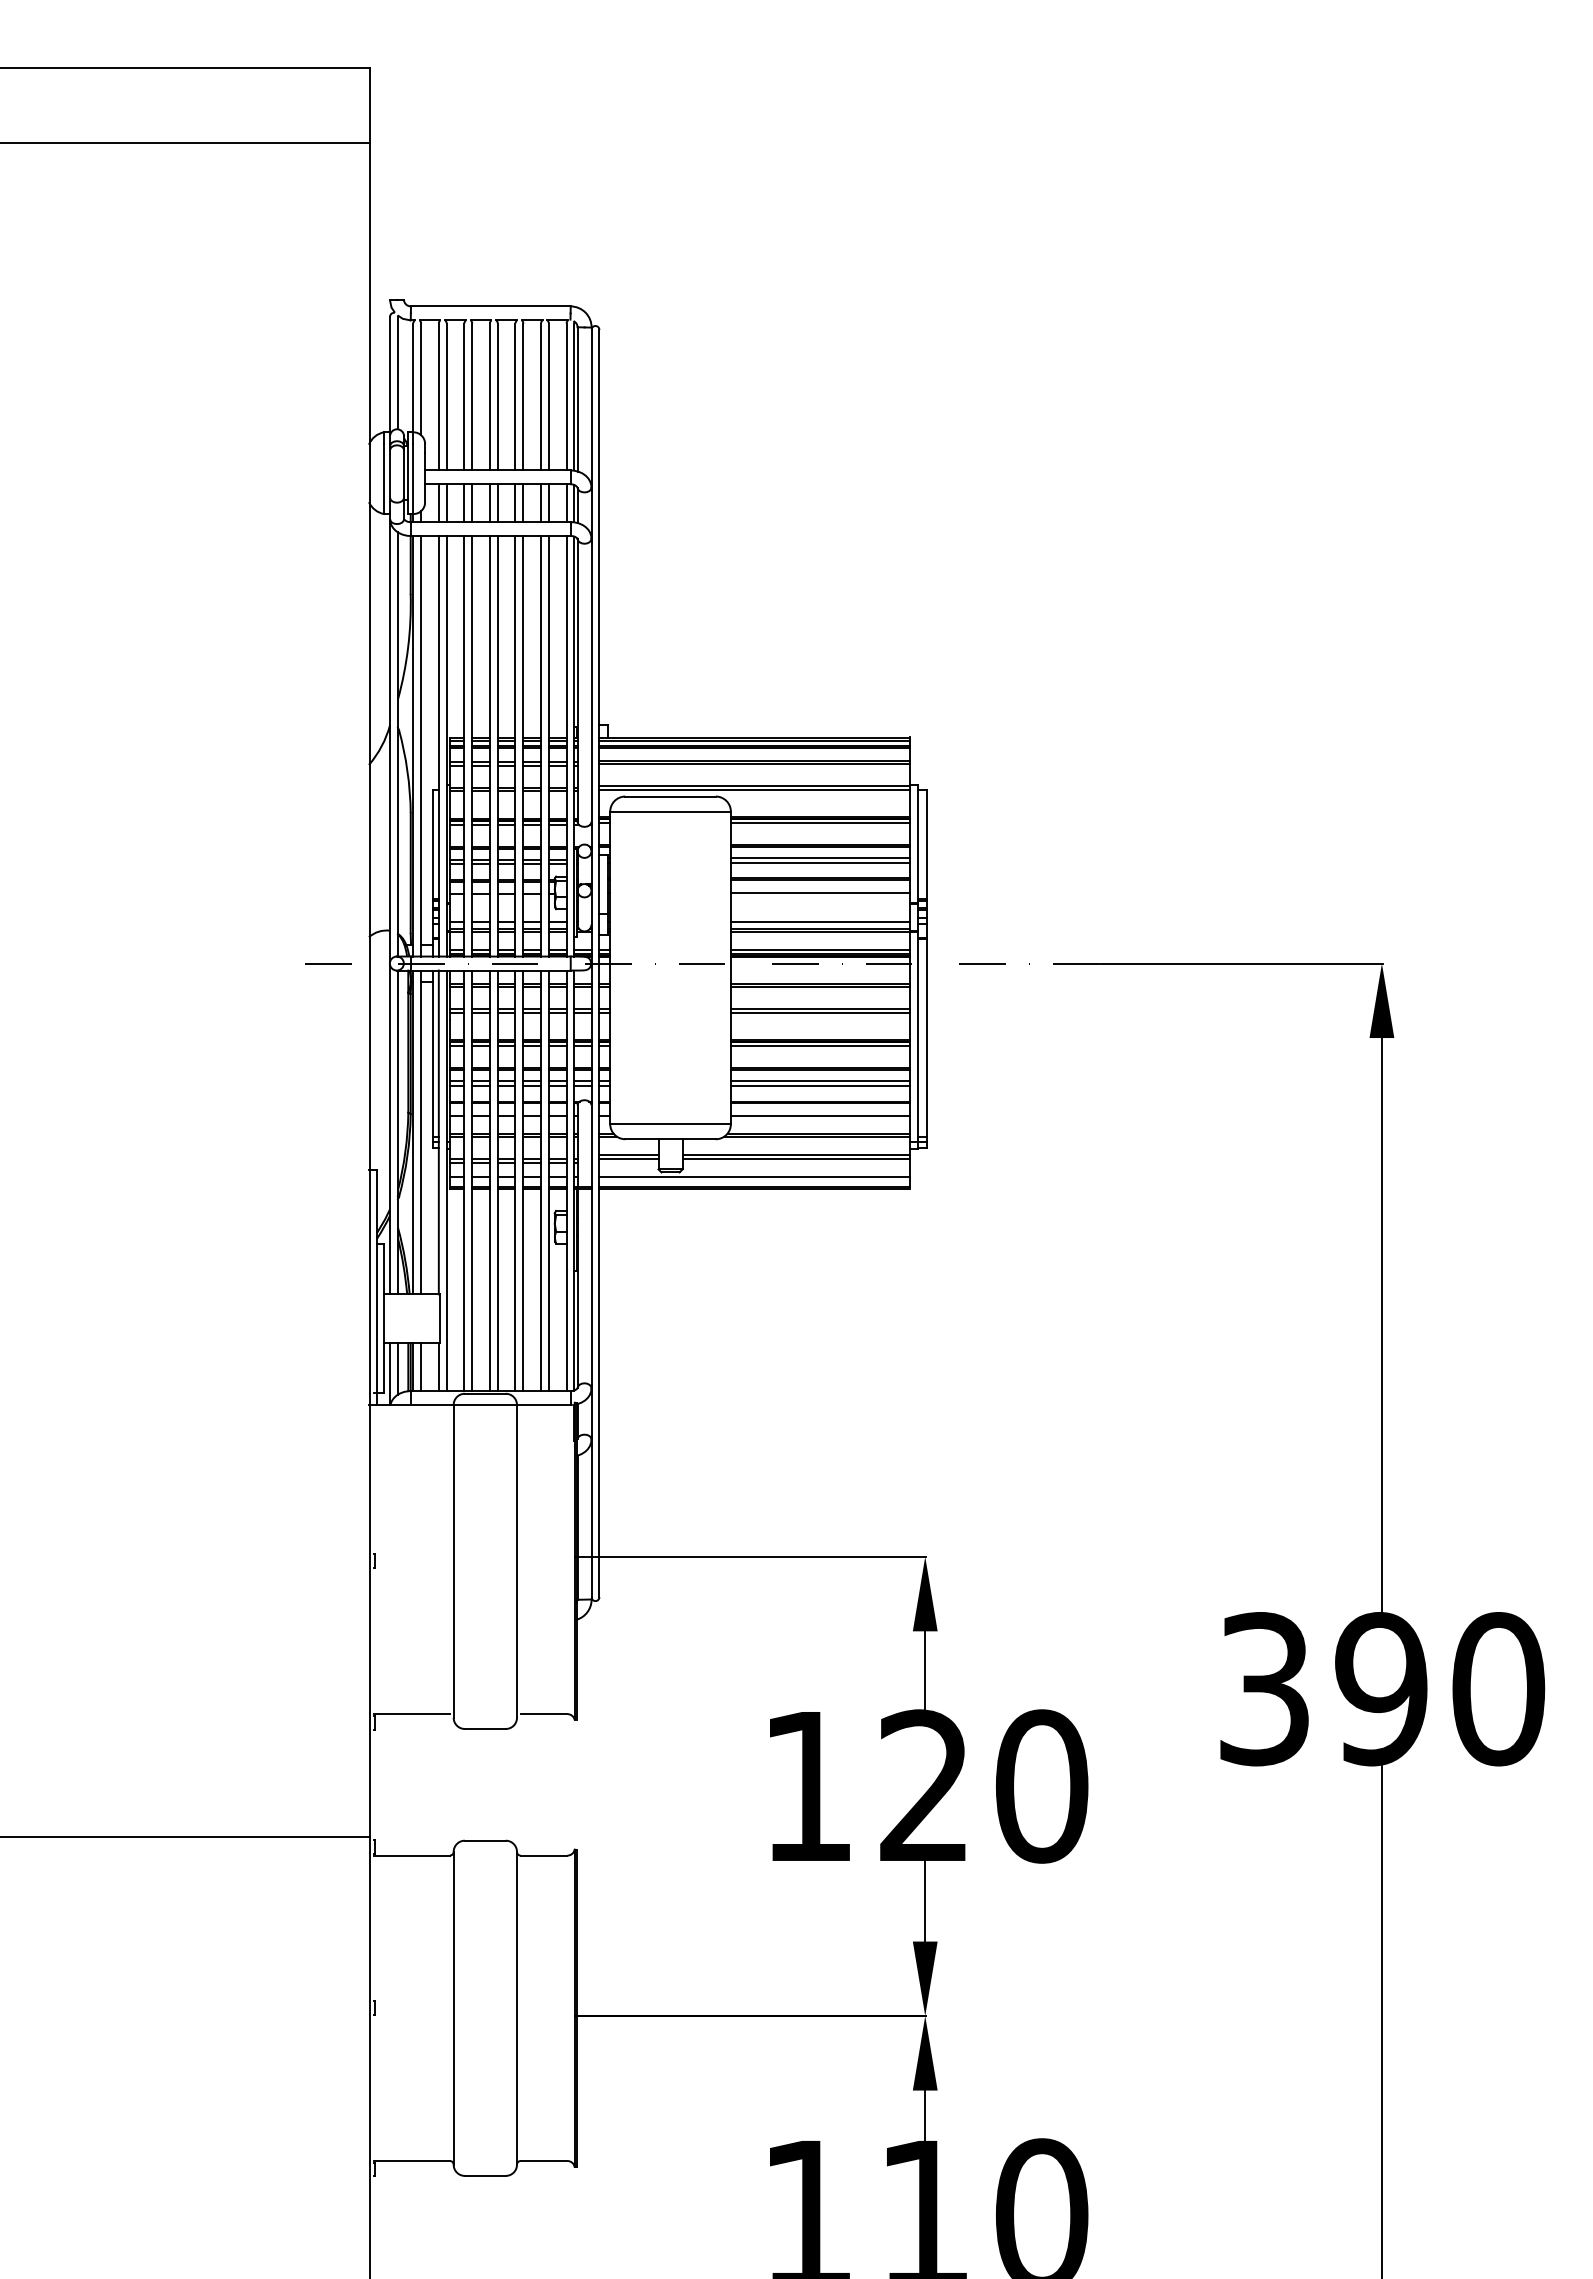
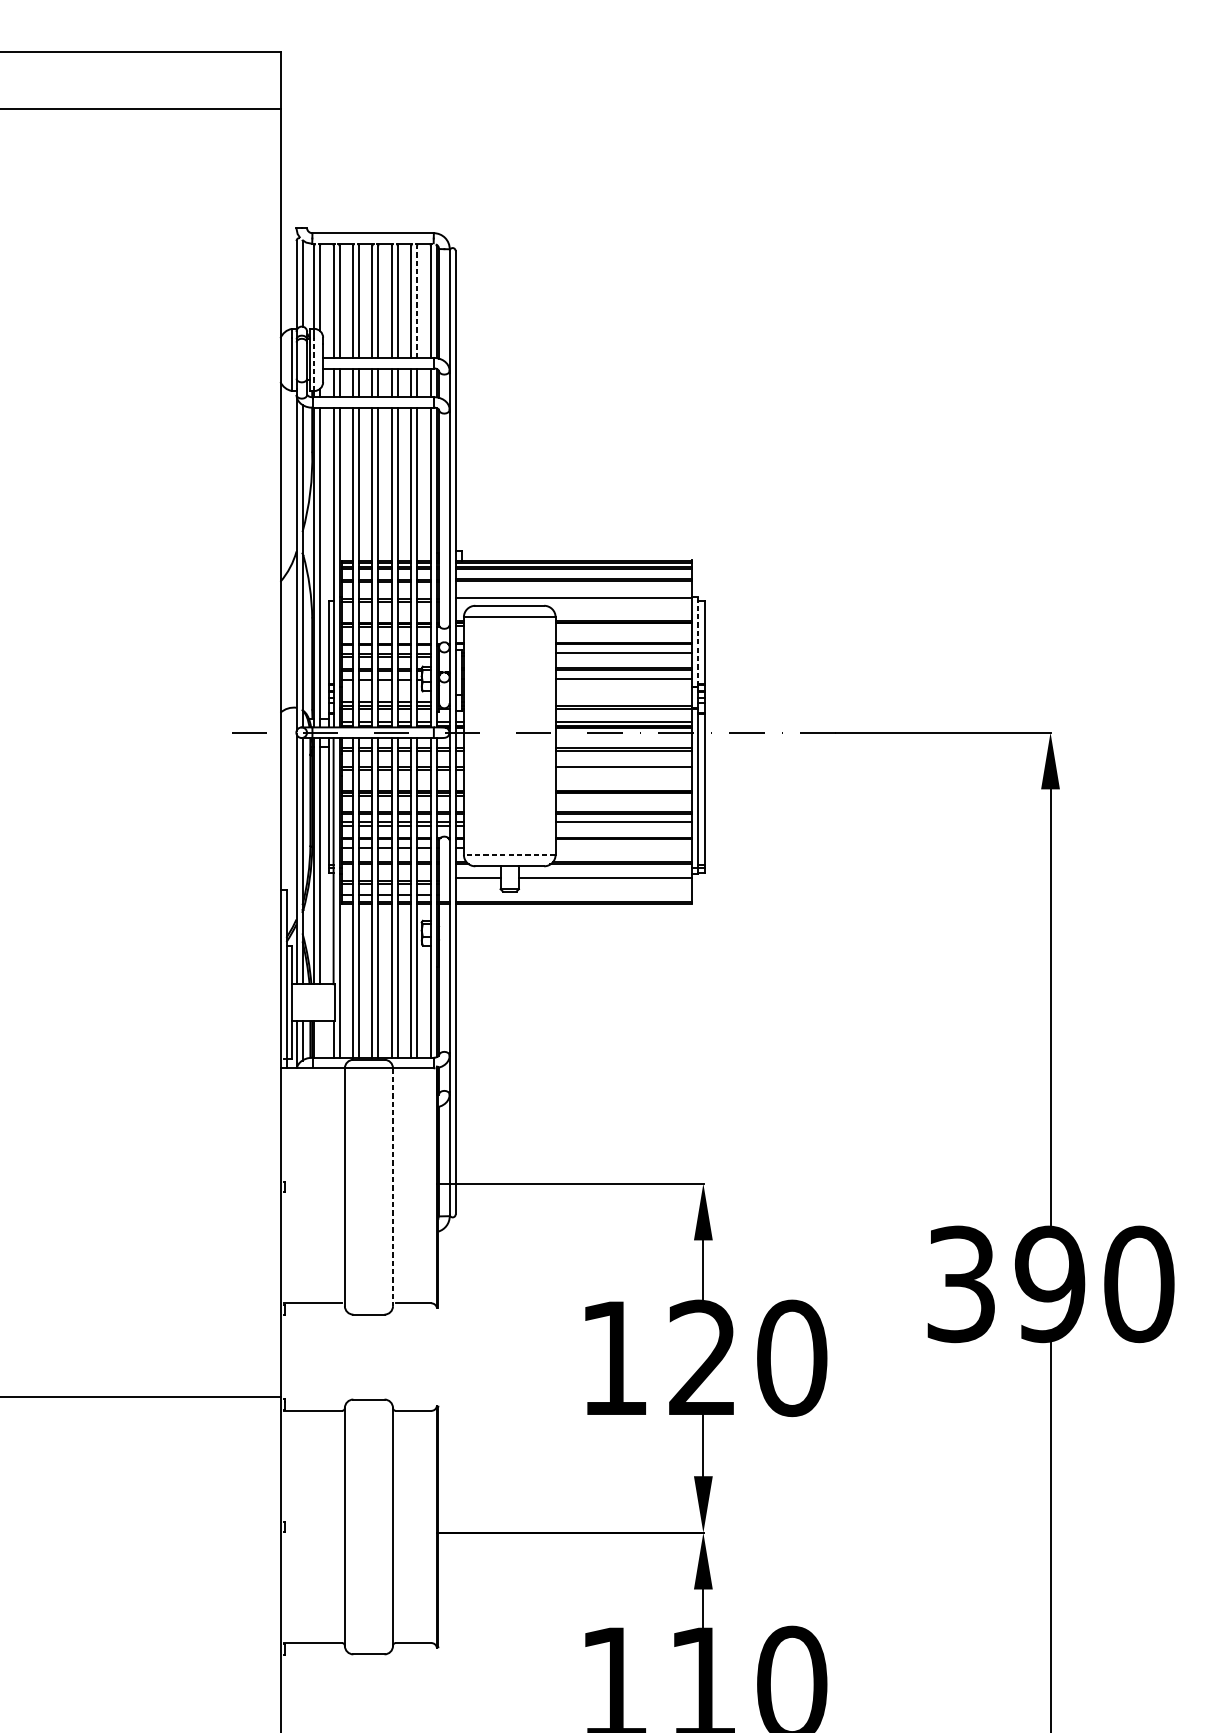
line: (548, 396) -> (416, 301), solid -> dashed
line: (413, 479) -> (314, 364), solid -> dashed
line: (754, 789) -> (573, 600), removed
line: (819, 823) -> (622, 626), removed
line: (918, 844) -> (698, 642), solid -> dashed
line: (819, 862) -> (622, 655), removed
line: (819, 922) -> (622, 701), removed
line: (819, 1012) -> (622, 769), removed
line: (819, 1046) -> (622, 795), removed
line: (819, 1085) -> (622, 825), removed
line: (819, 1115) -> (622, 848), removed
line: (670, 1124) -> (509, 855), solid -> dashed
line: (628, 1159) -> (477, 881), removed
line: (795, 1159) -> (604, 881), removed
line: (754, 1177) -> (573, 895), removed
line: (421, 1367) -> (320, 1039), removed
line: (516, 1561) -> (392, 1187), solid -> dashed

